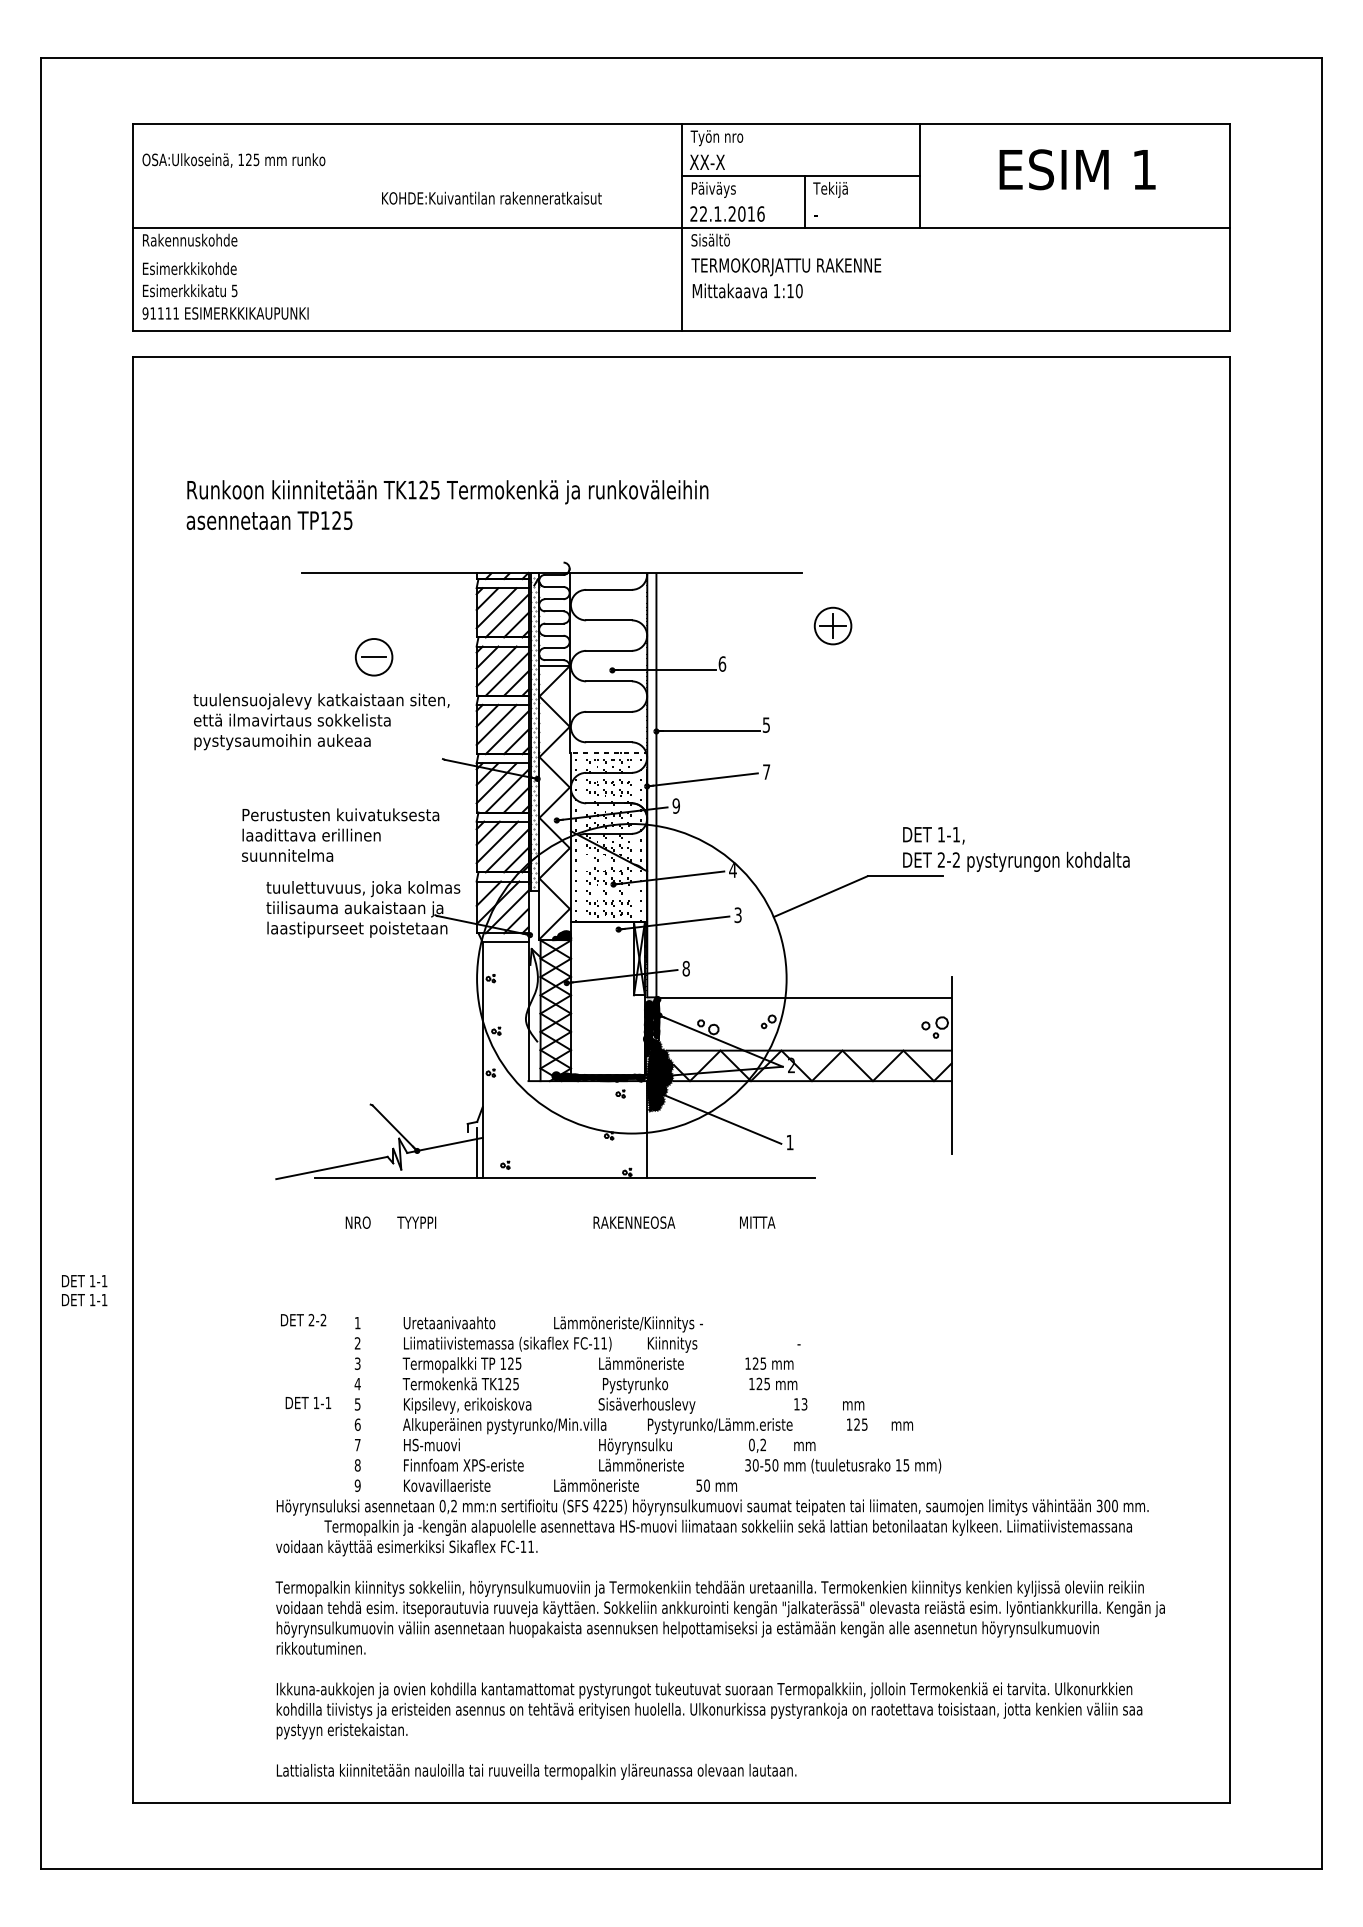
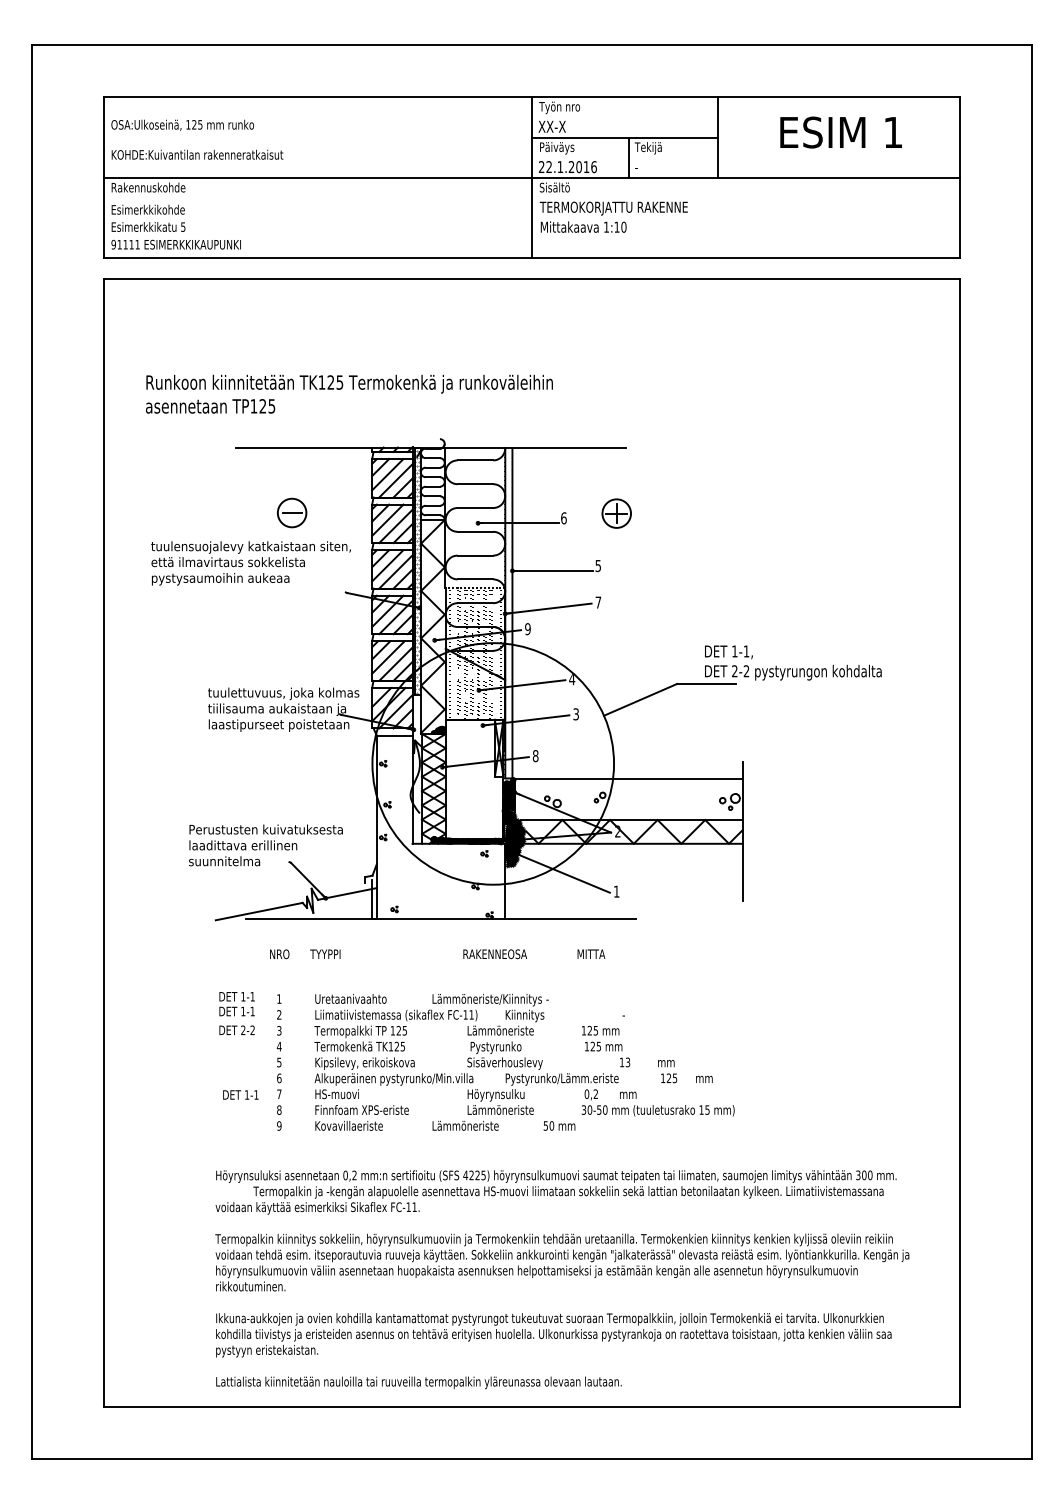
text: (491, 197) -> (197, 154), moved
part: (832, 625) -> (616, 513), moved
text: (340, 834) -> (265, 844), moved
text: (84, 1290) -> (237, 1004), moved
text: (647, 1403) -> (505, 1061), moved

